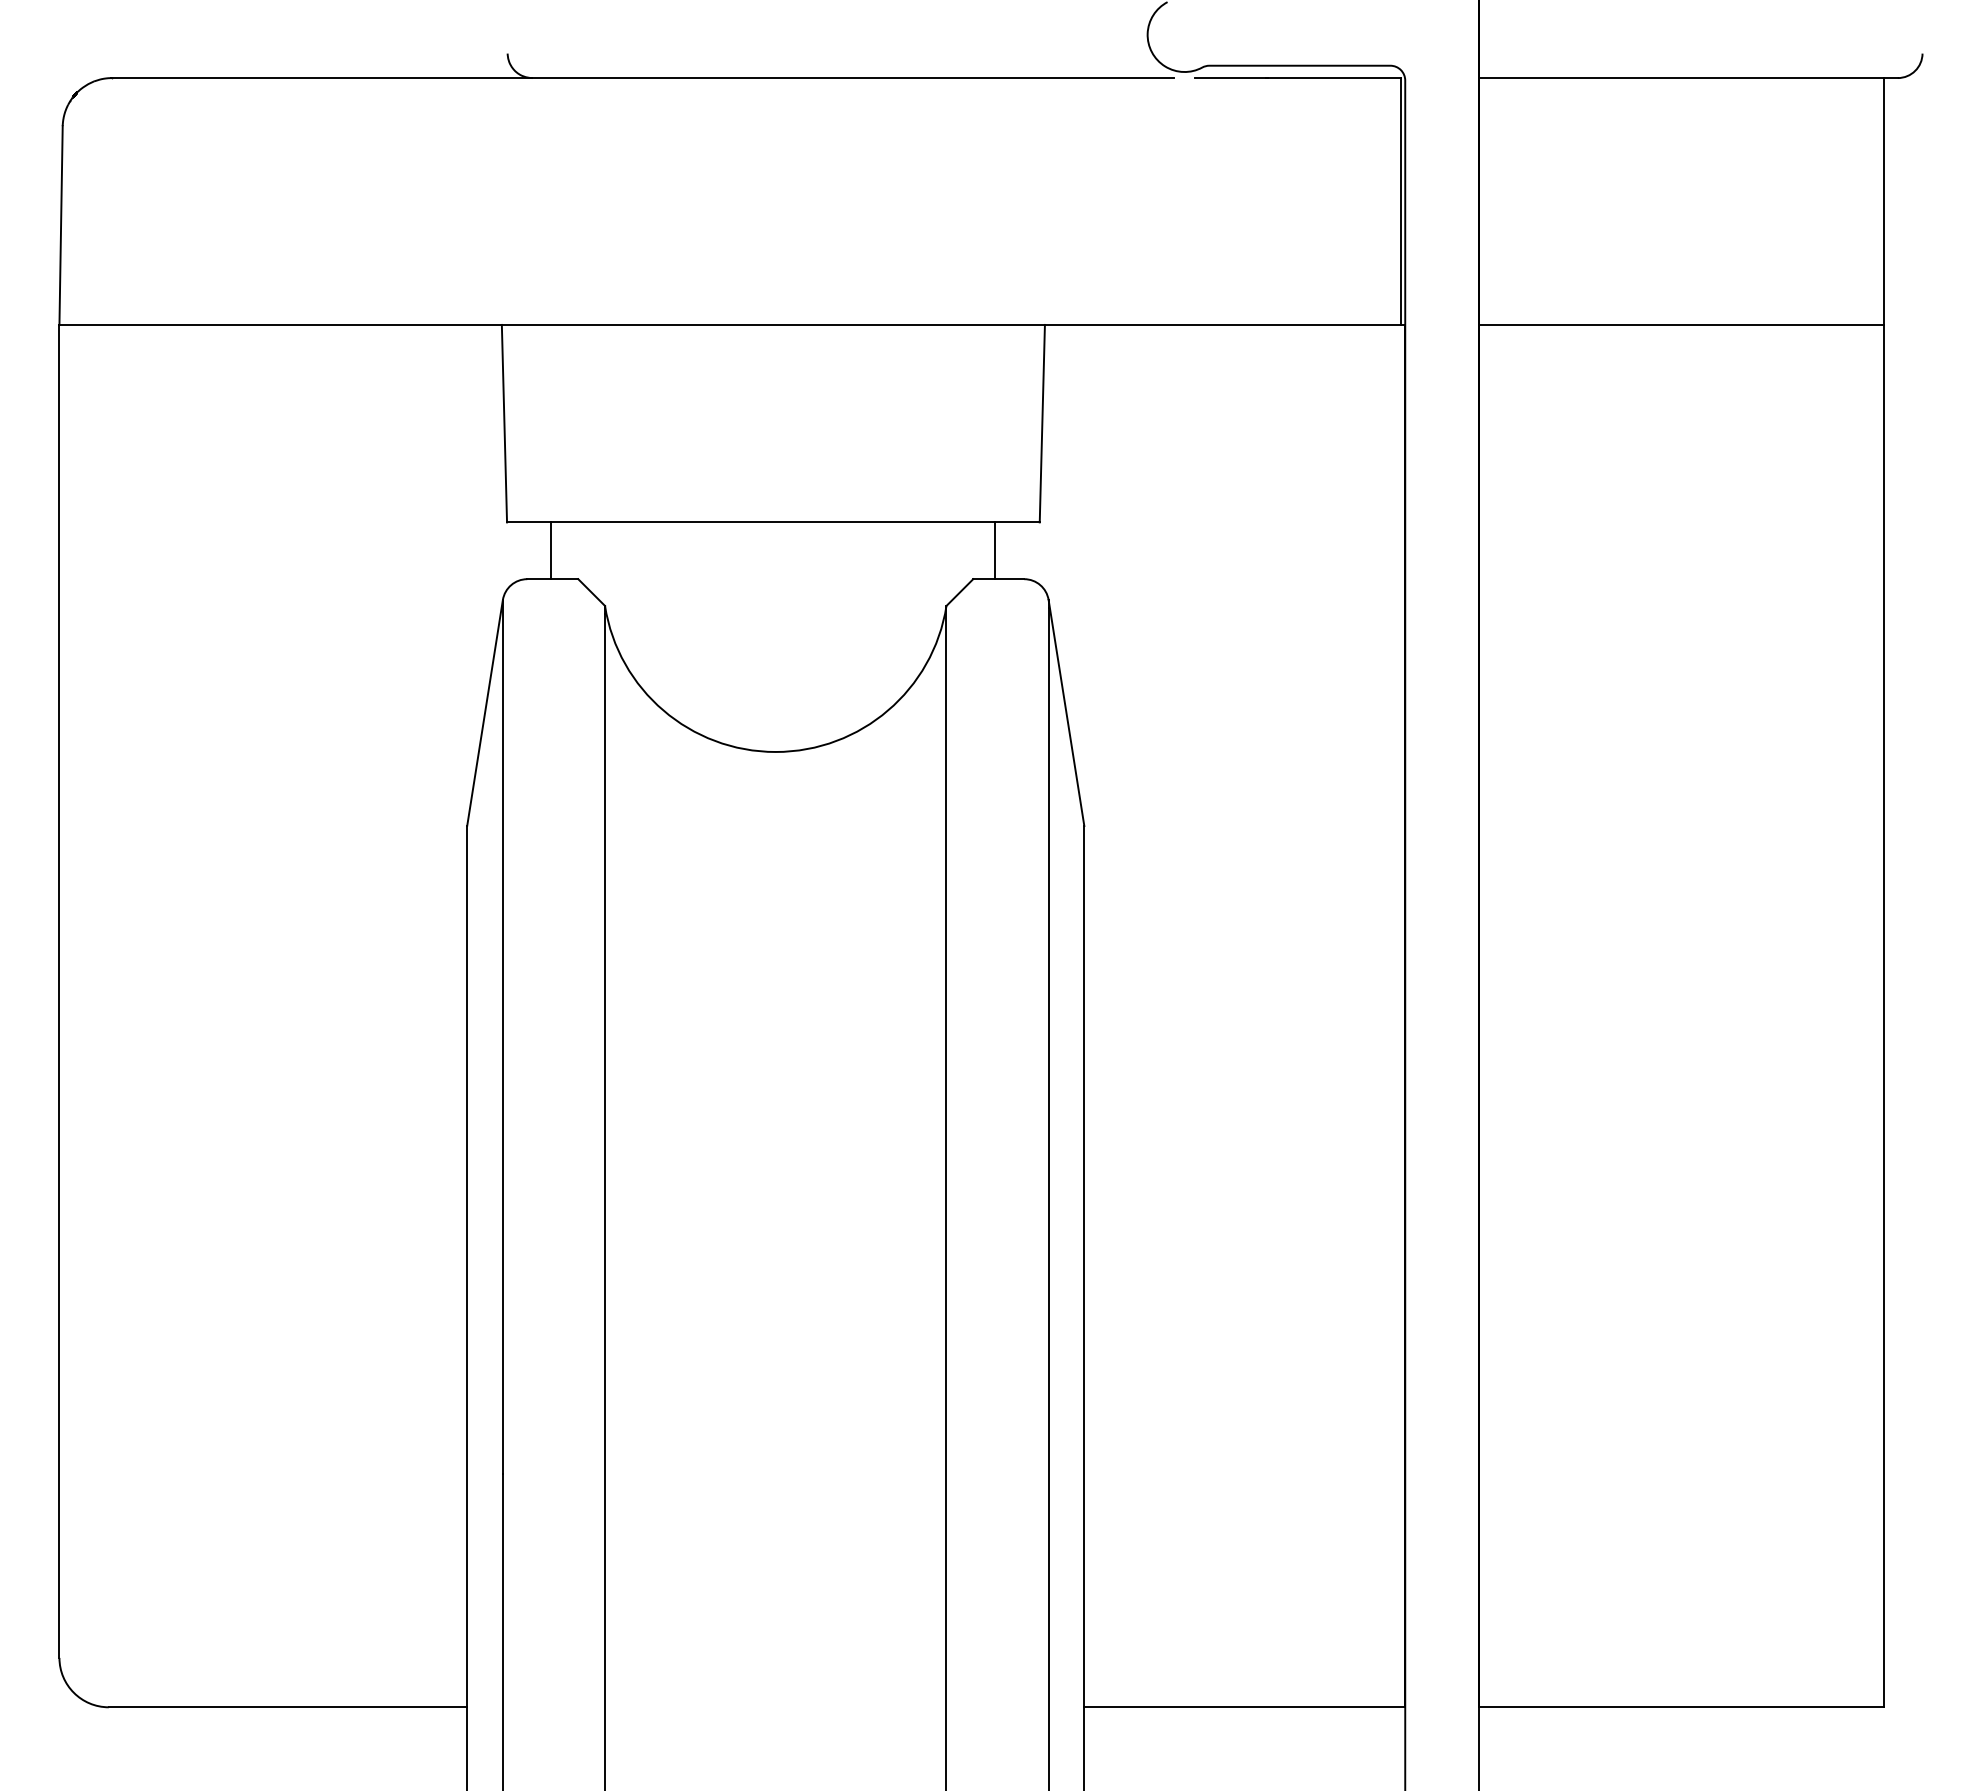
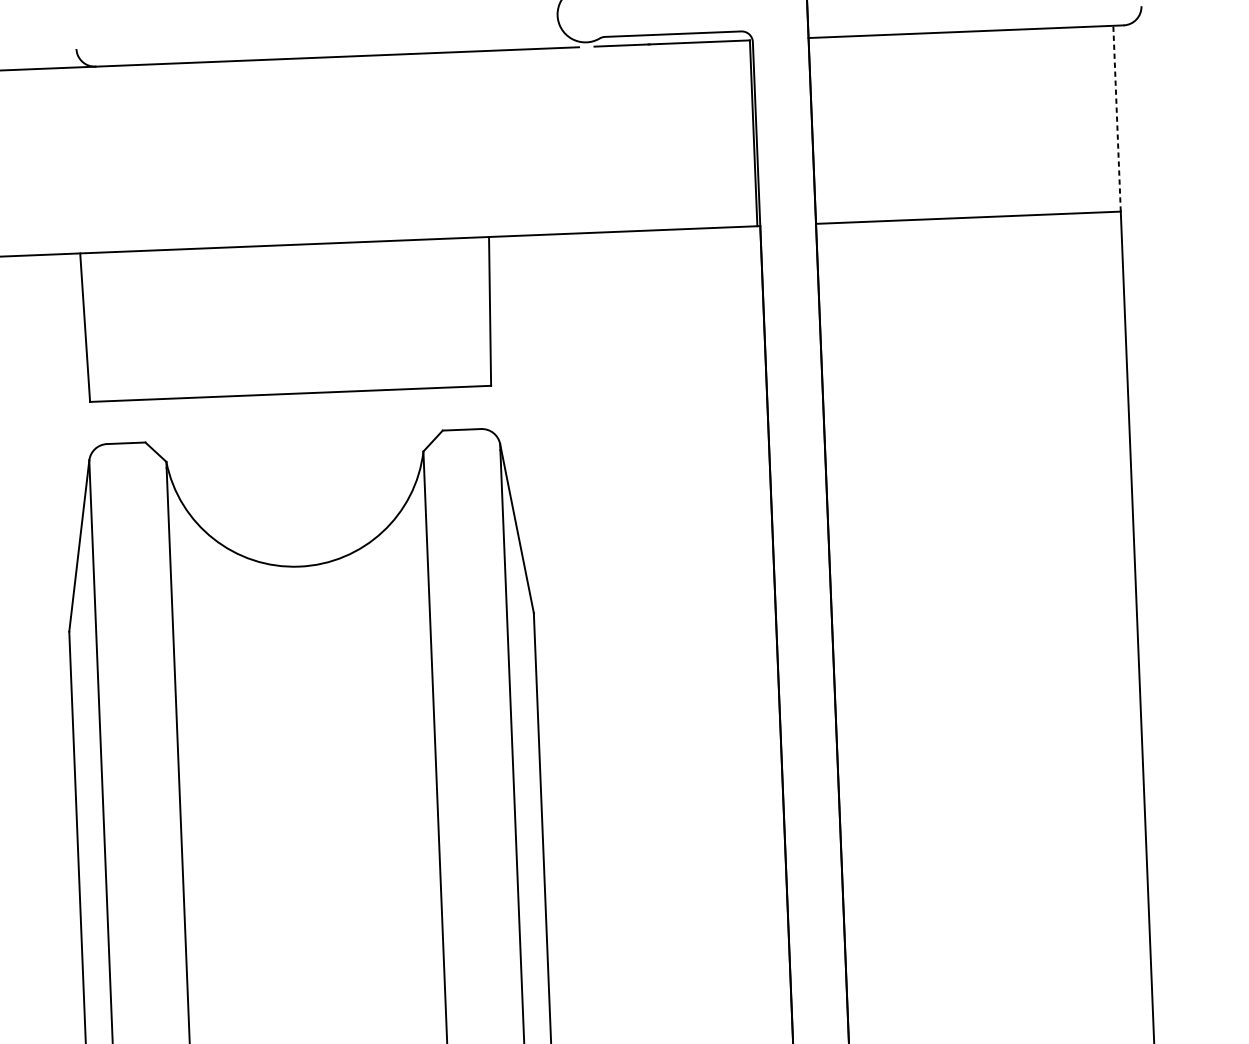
line: (1884, 201) -> (1117, 118), solid -> dashed
line: (551, 550) -> (124, 421), removed
line: (995, 550) -> (458, 408), removed

